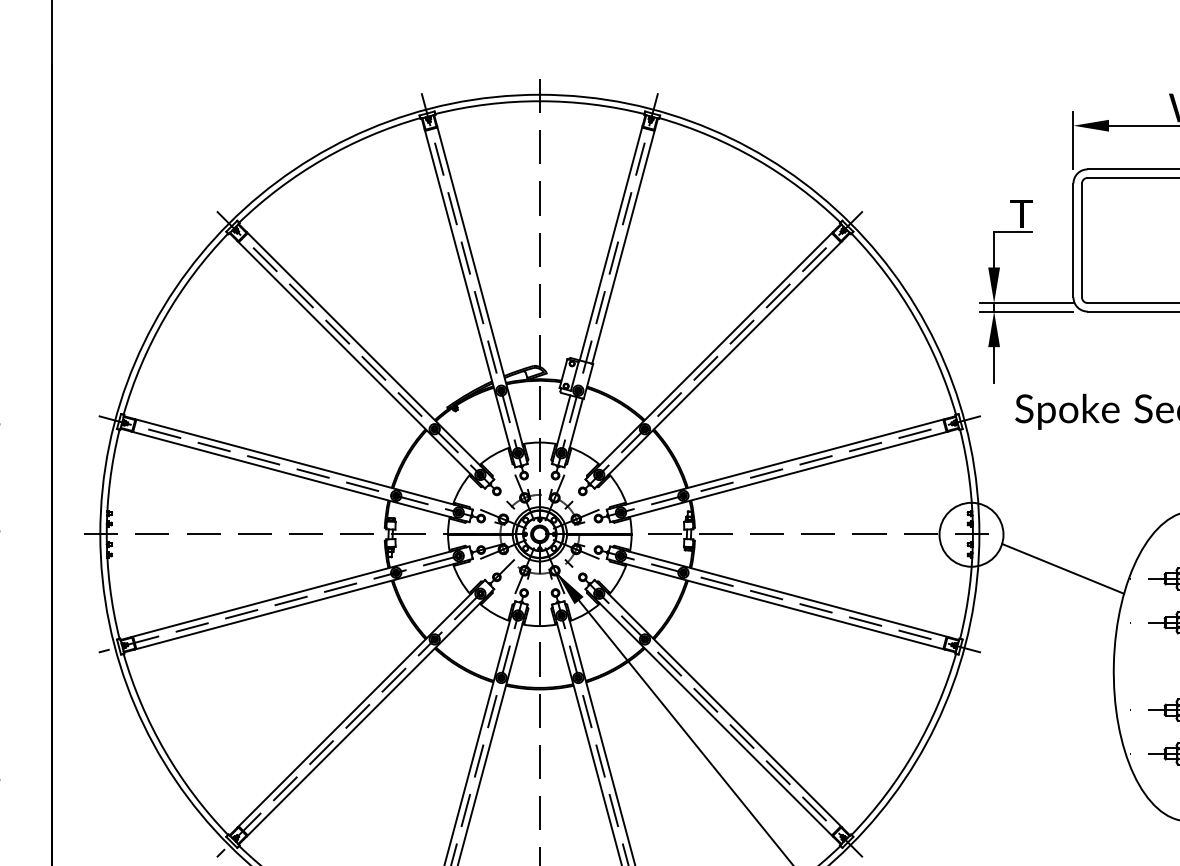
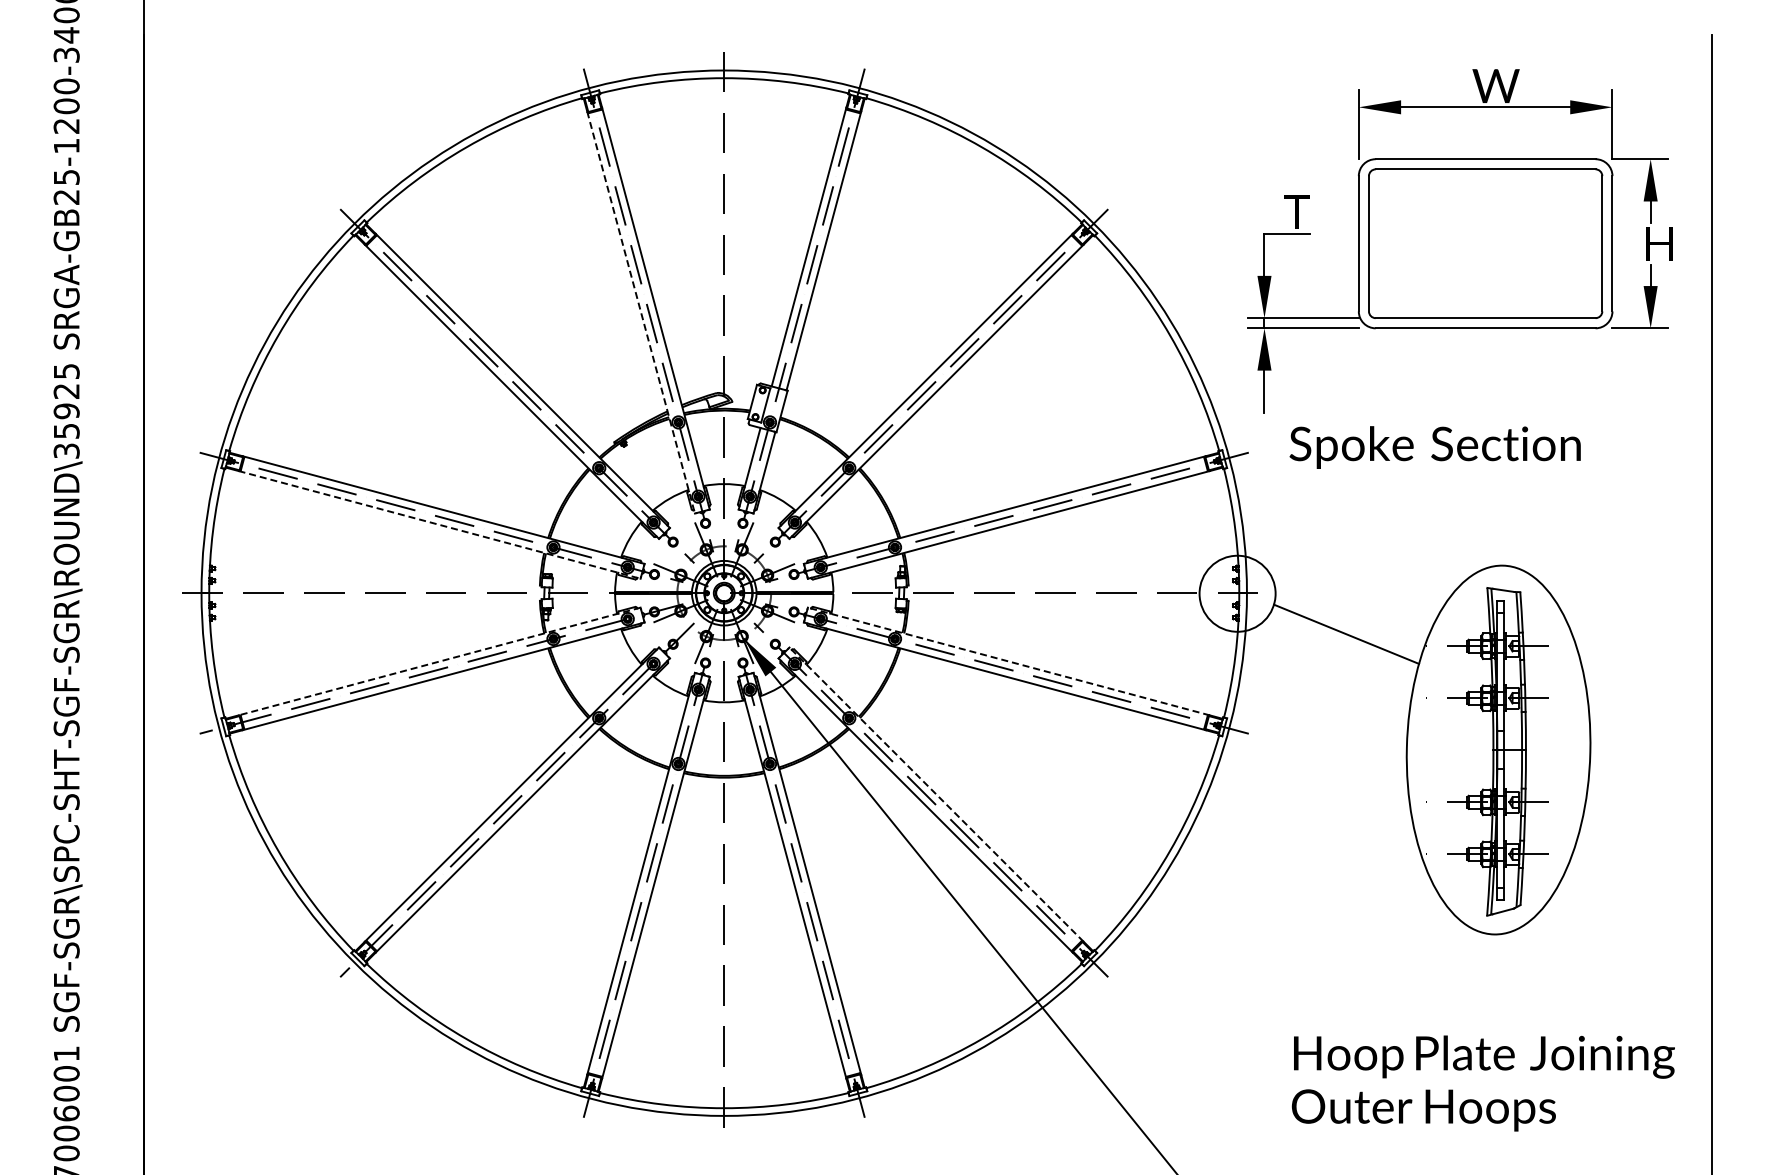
line: (470, 298) -> (641, 312), solid -> dashed
line: (301, 477) -> (440, 525), solid -> dashed
line: (300, 591) -> (439, 661), solid -> dashed
line: (778, 591) -> (1008, 661), solid -> dashed
line: (718, 703) -> (936, 794), solid -> dashed

